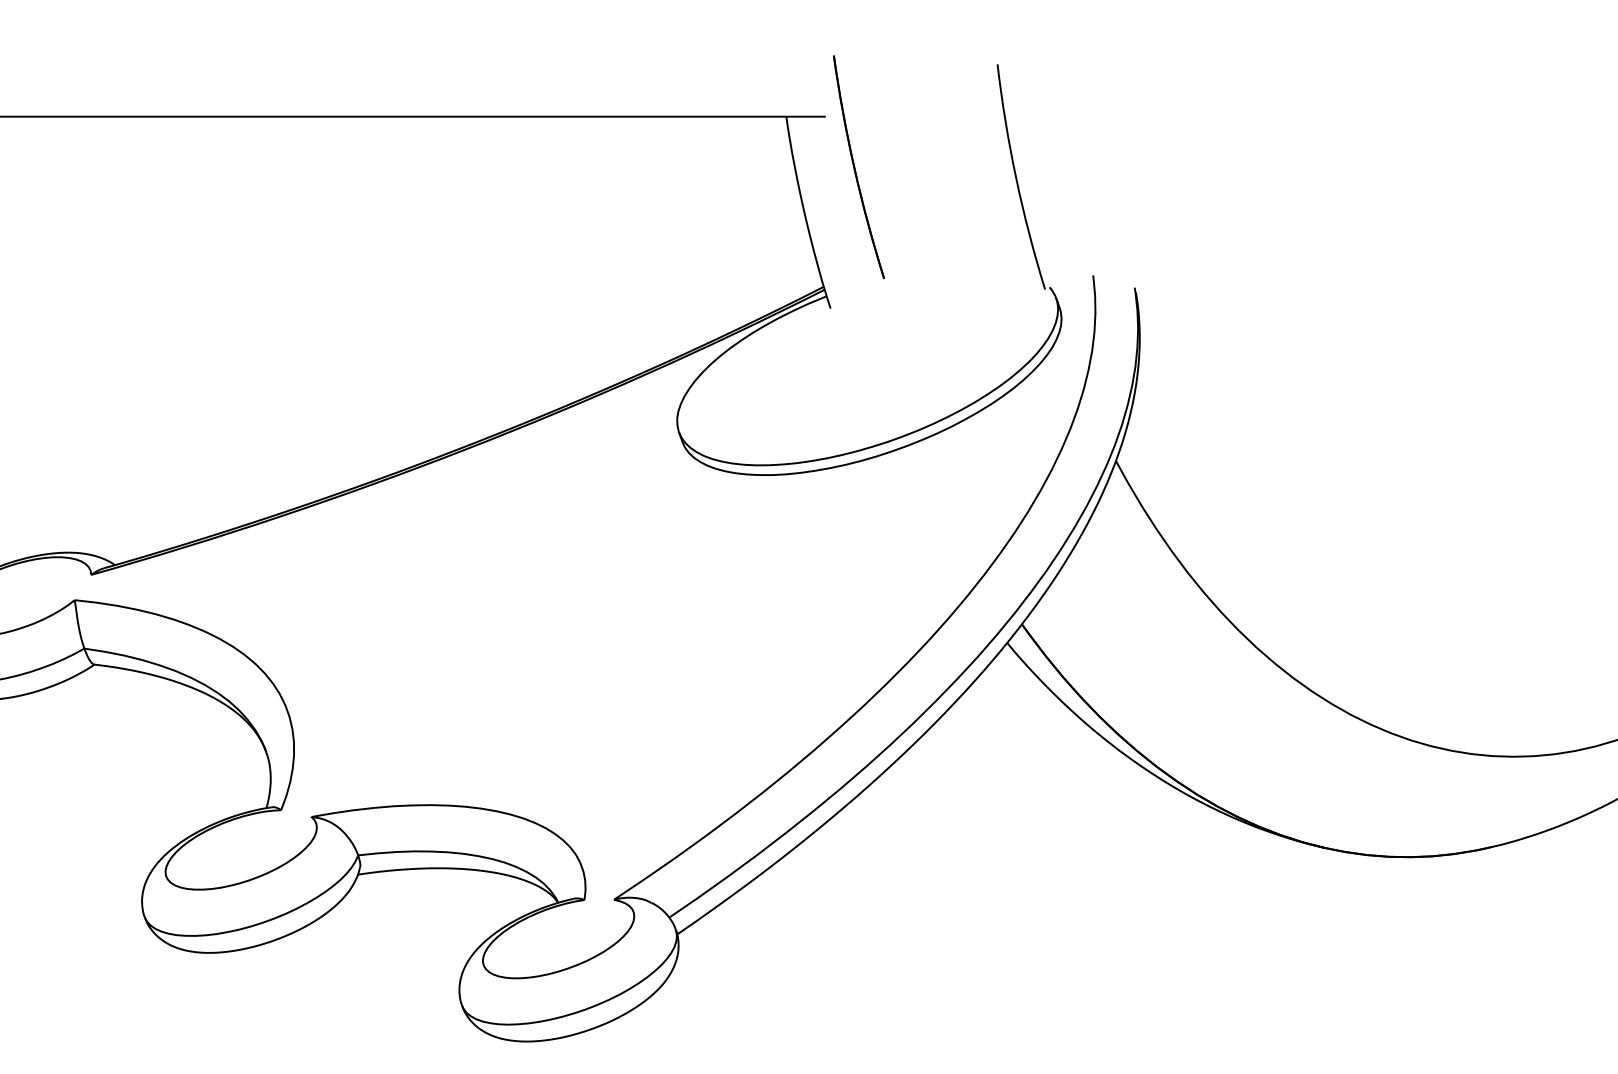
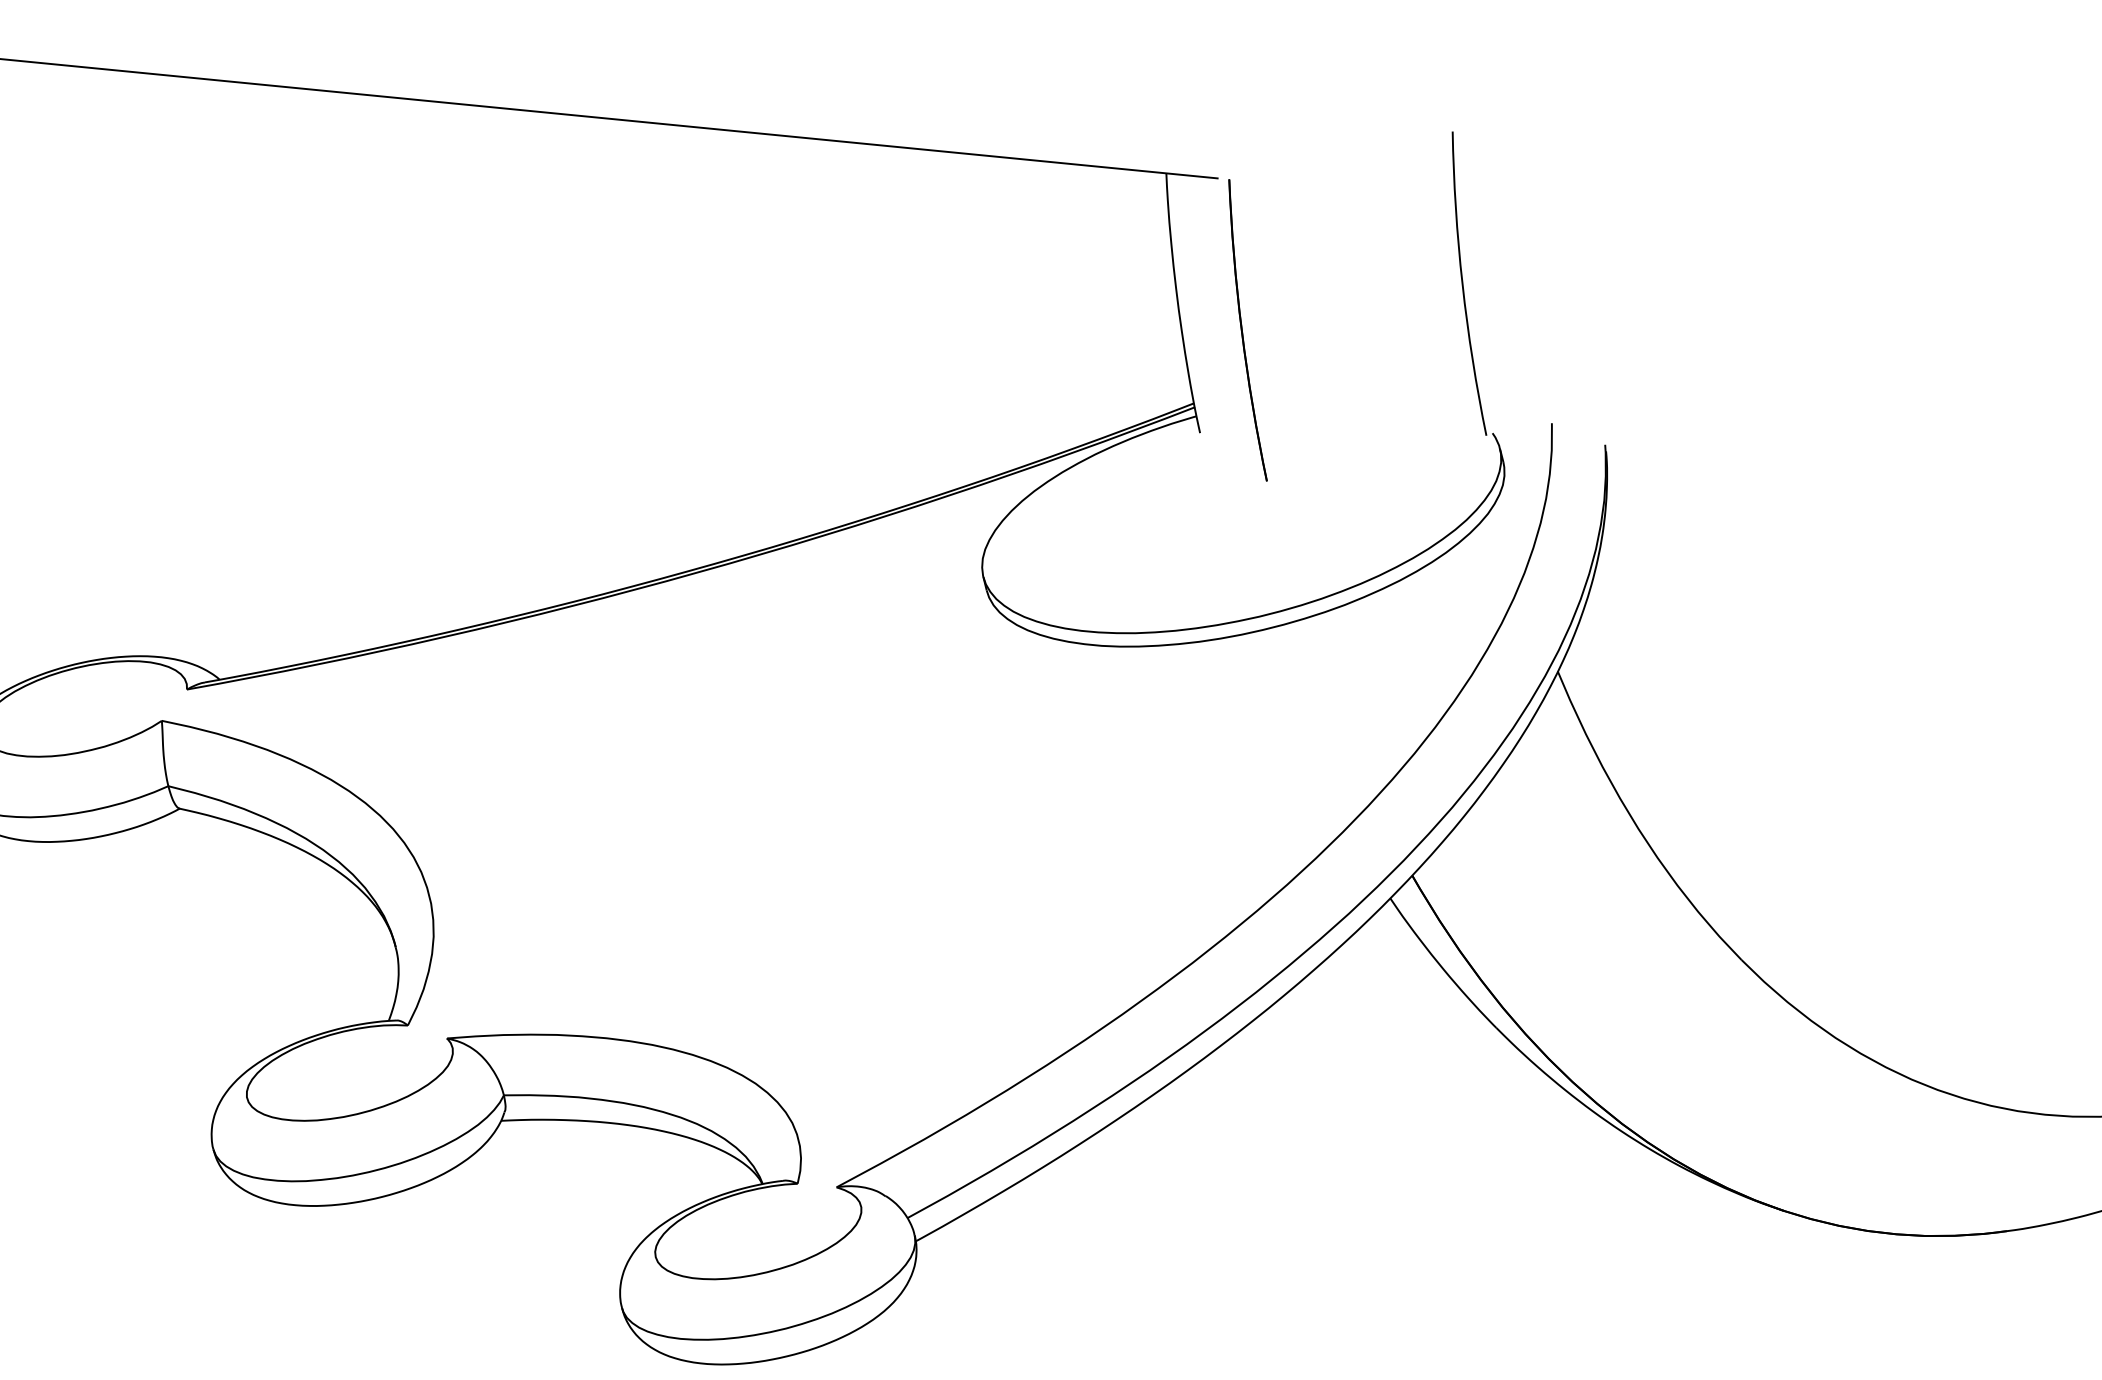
part: (858, 166) -> (1247, 329), moved

